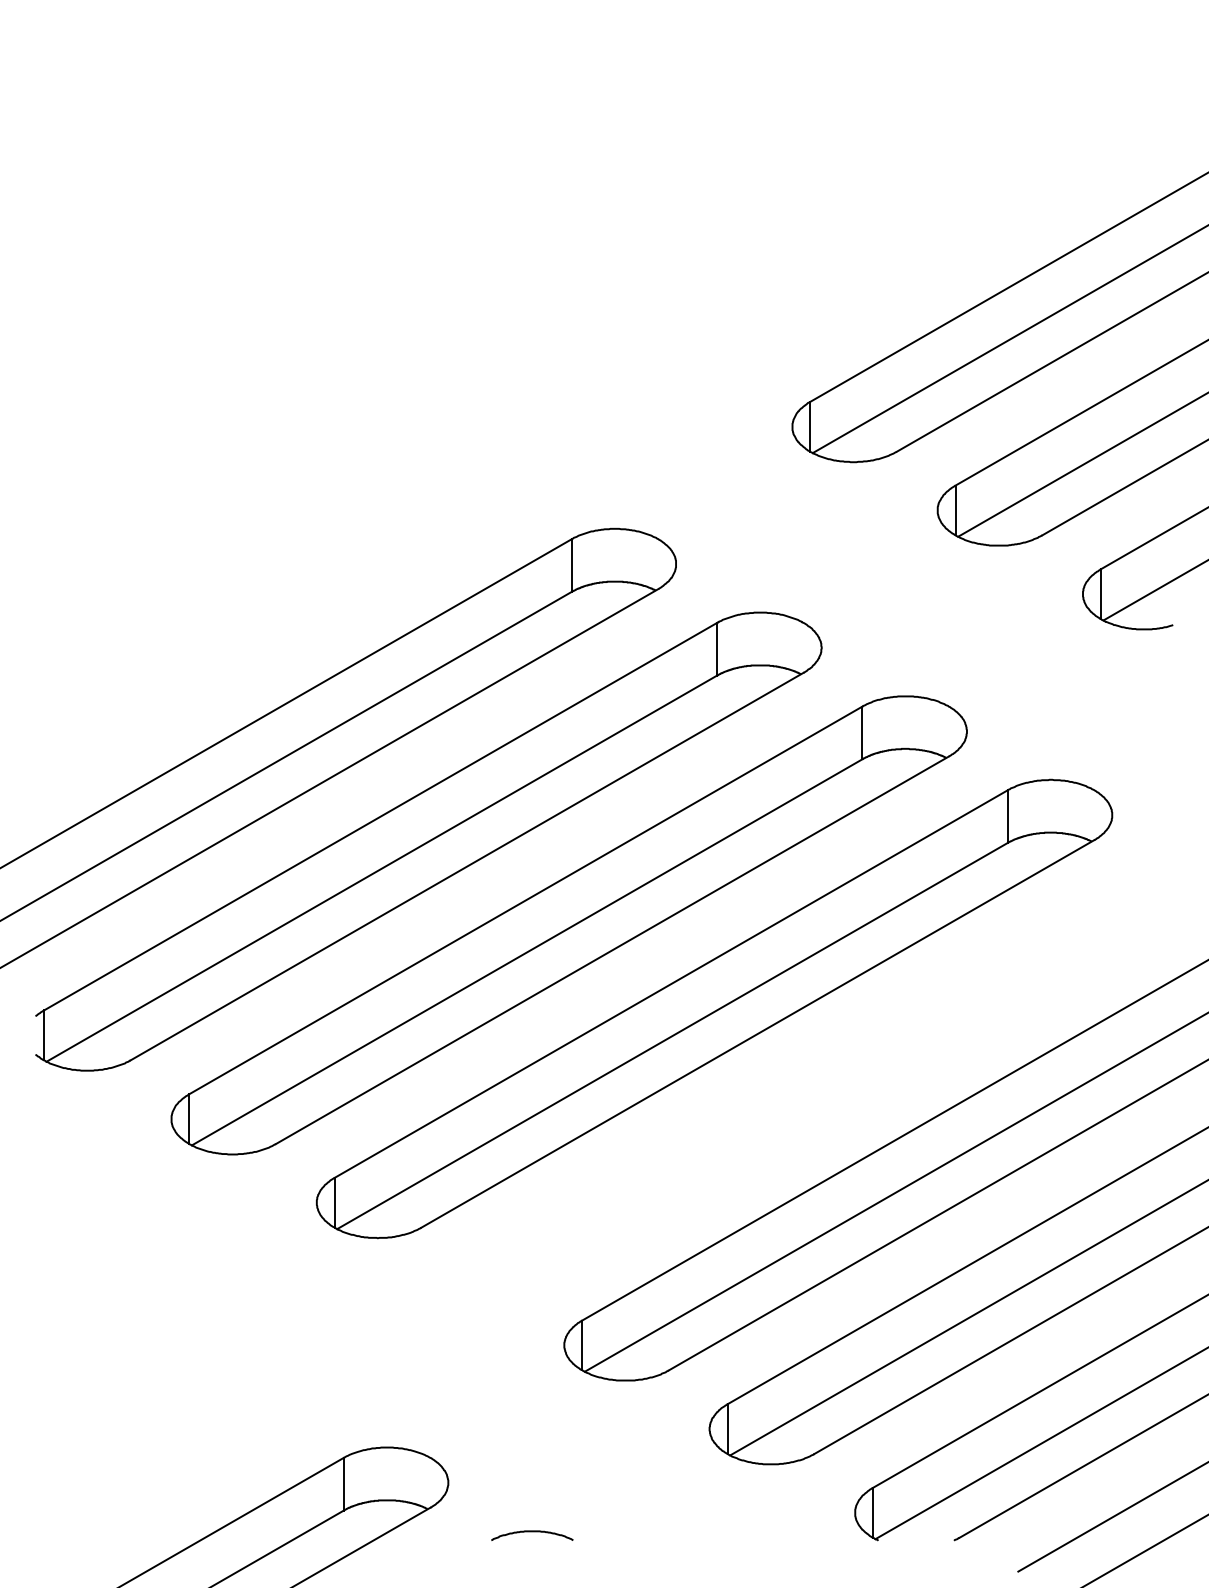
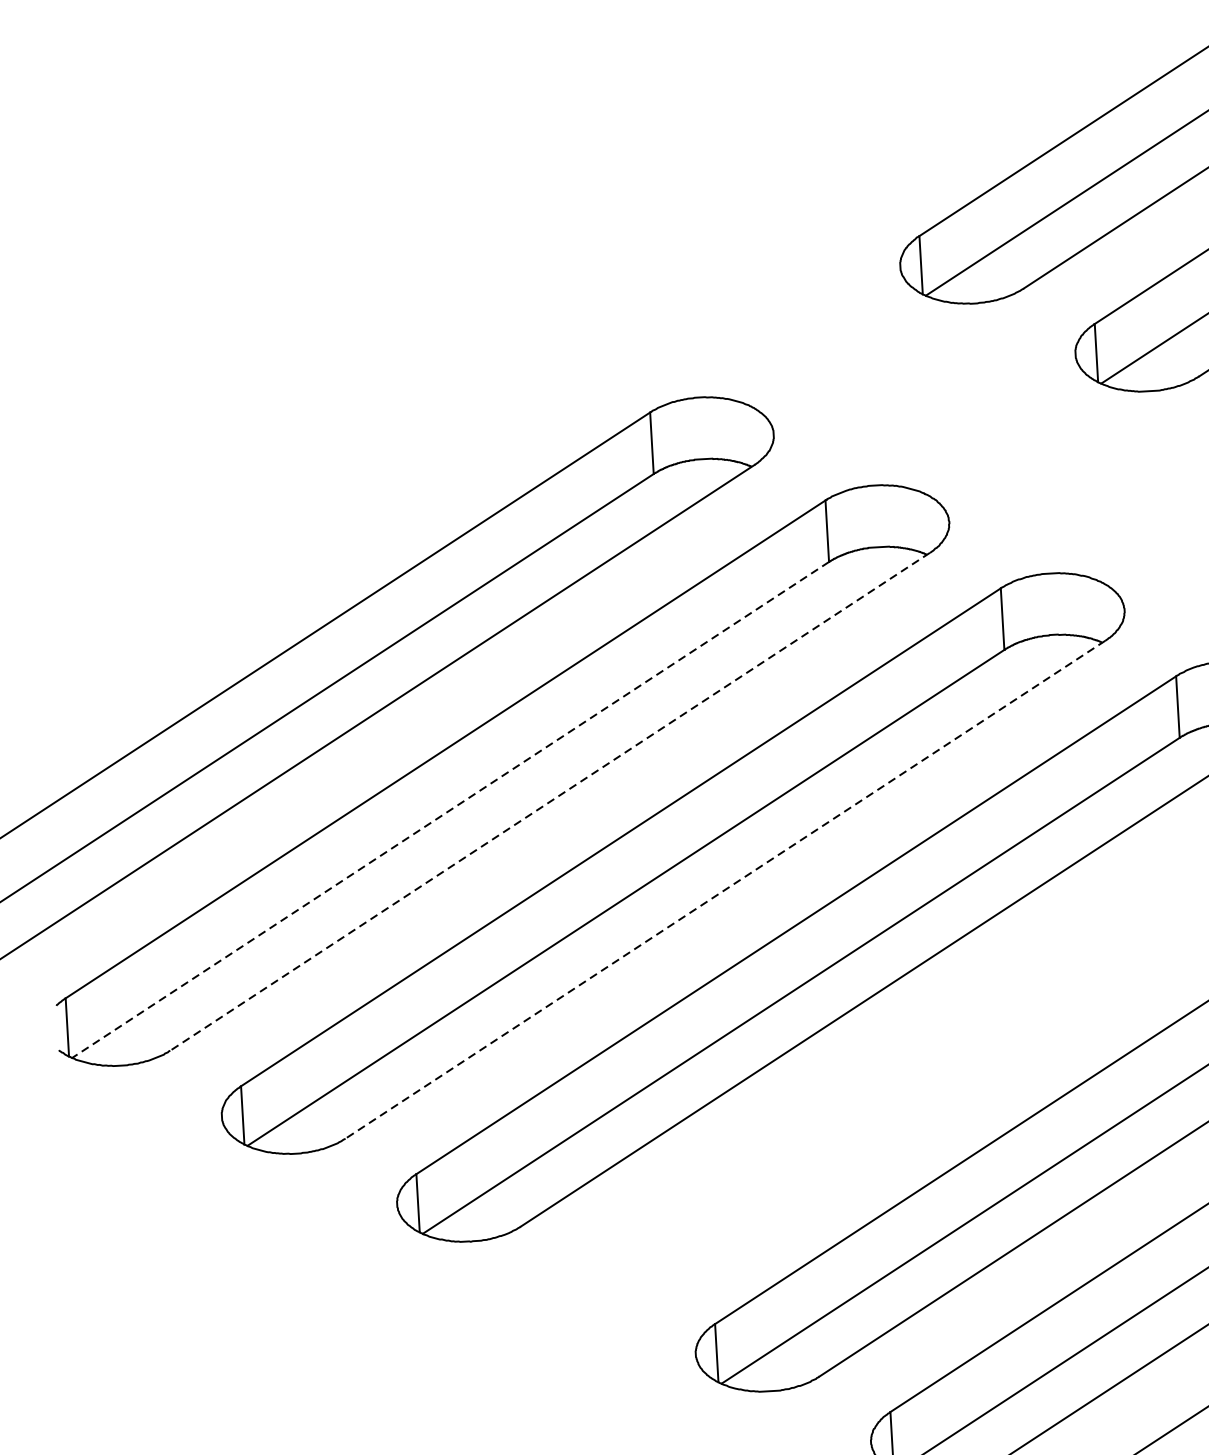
line: (466, 866) -> (549, 801), solid -> dashed
line: (381, 868) -> (450, 809), solid -> dashed
line: (612, 950) -> (725, 889), solid -> dashed

